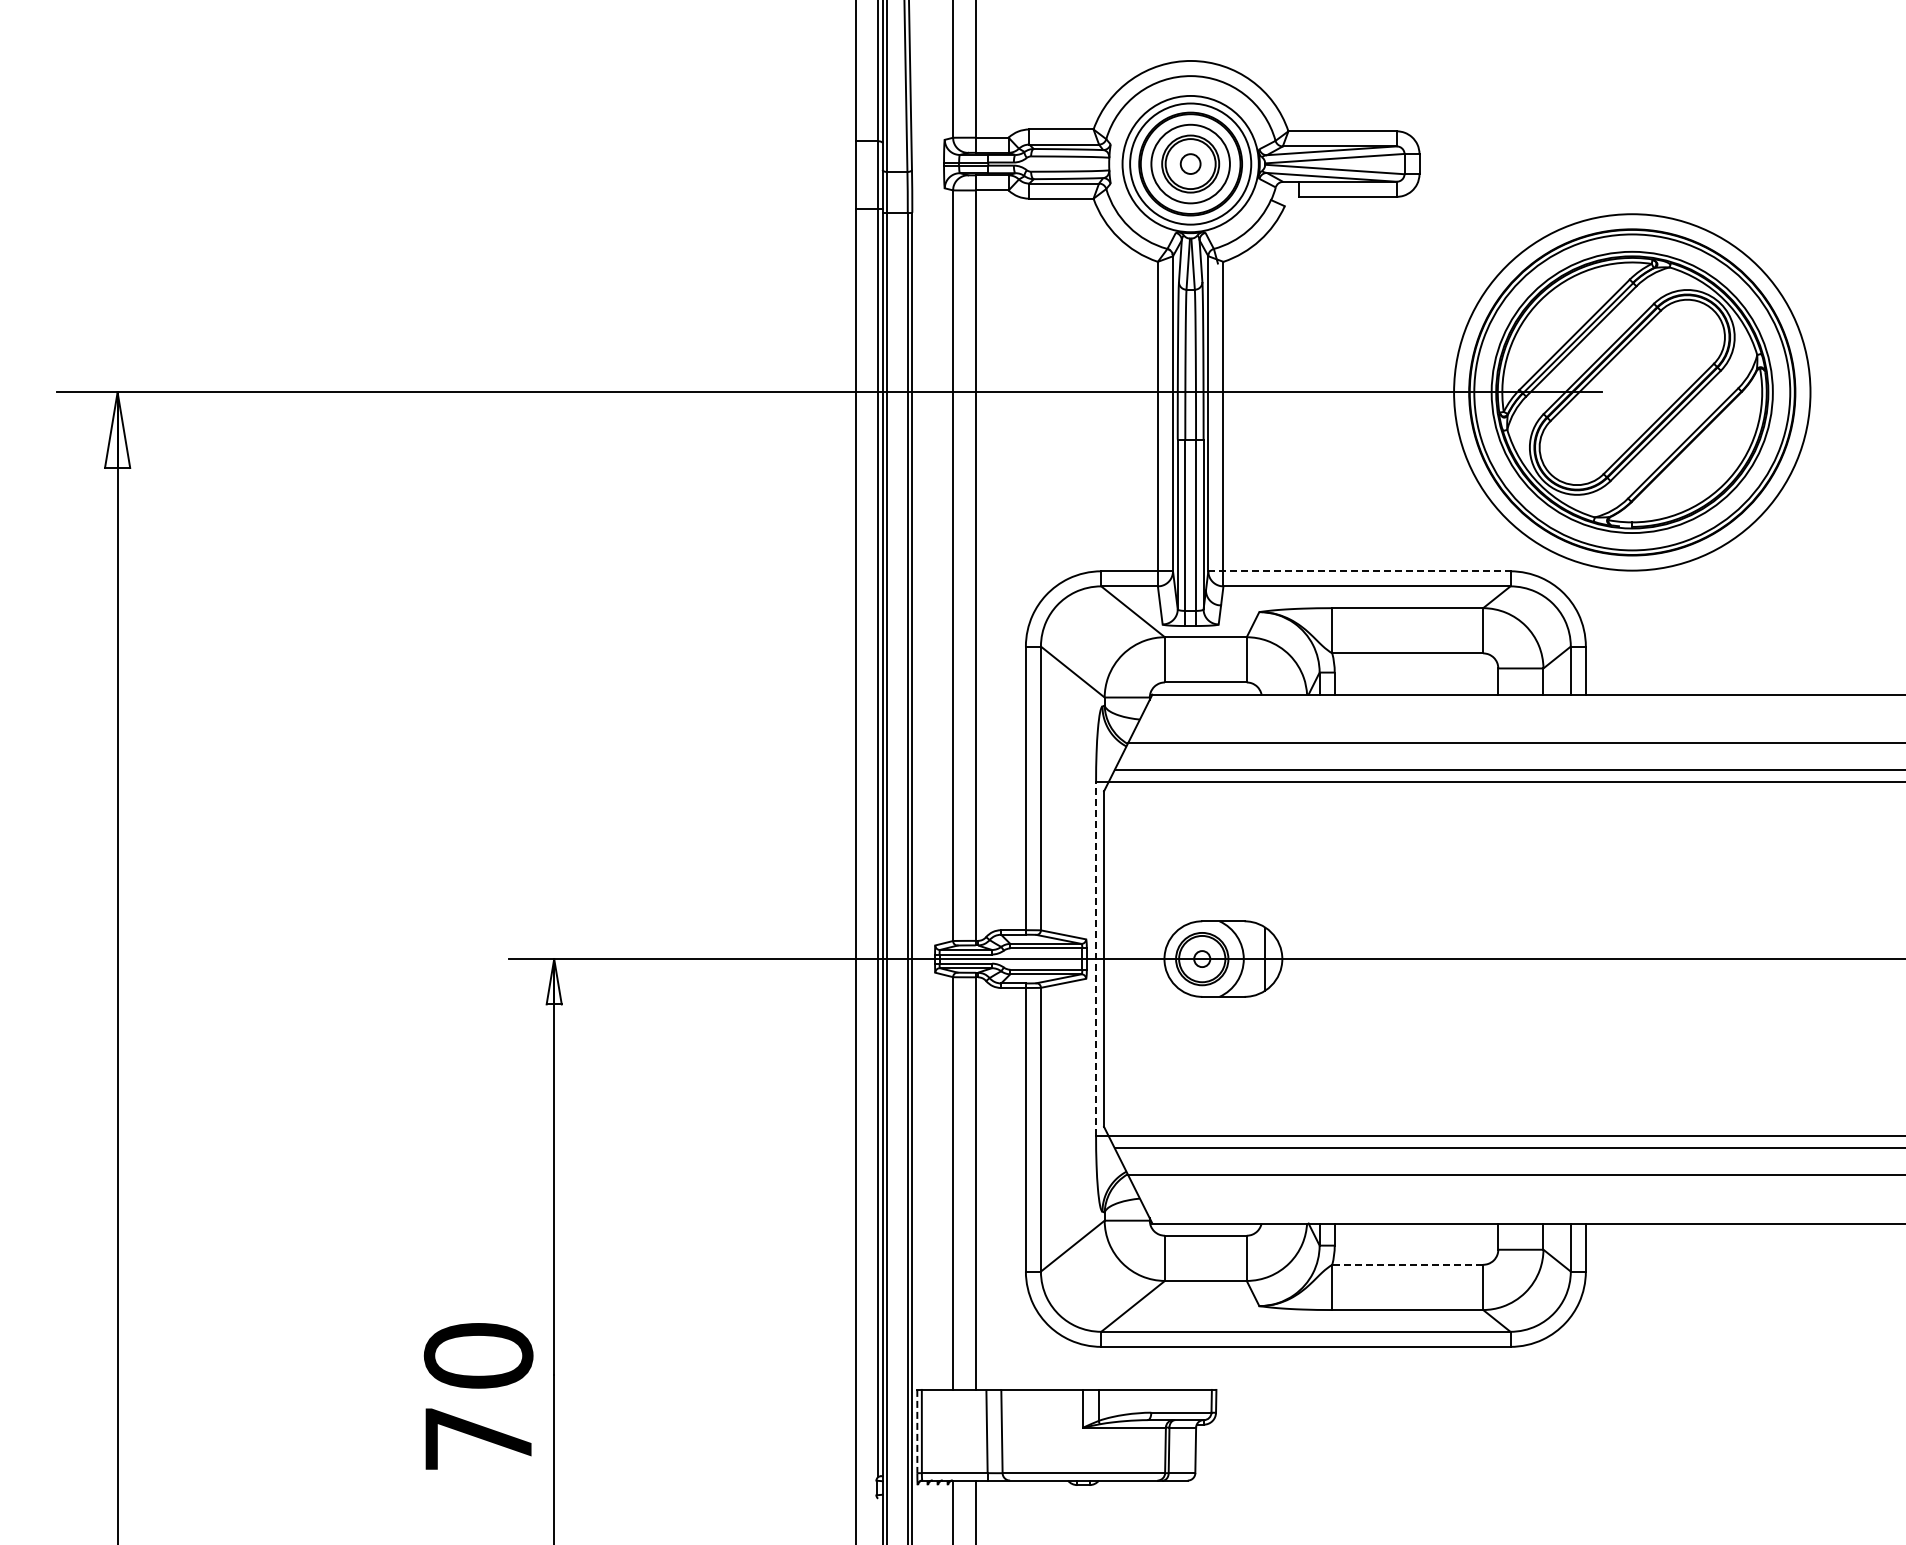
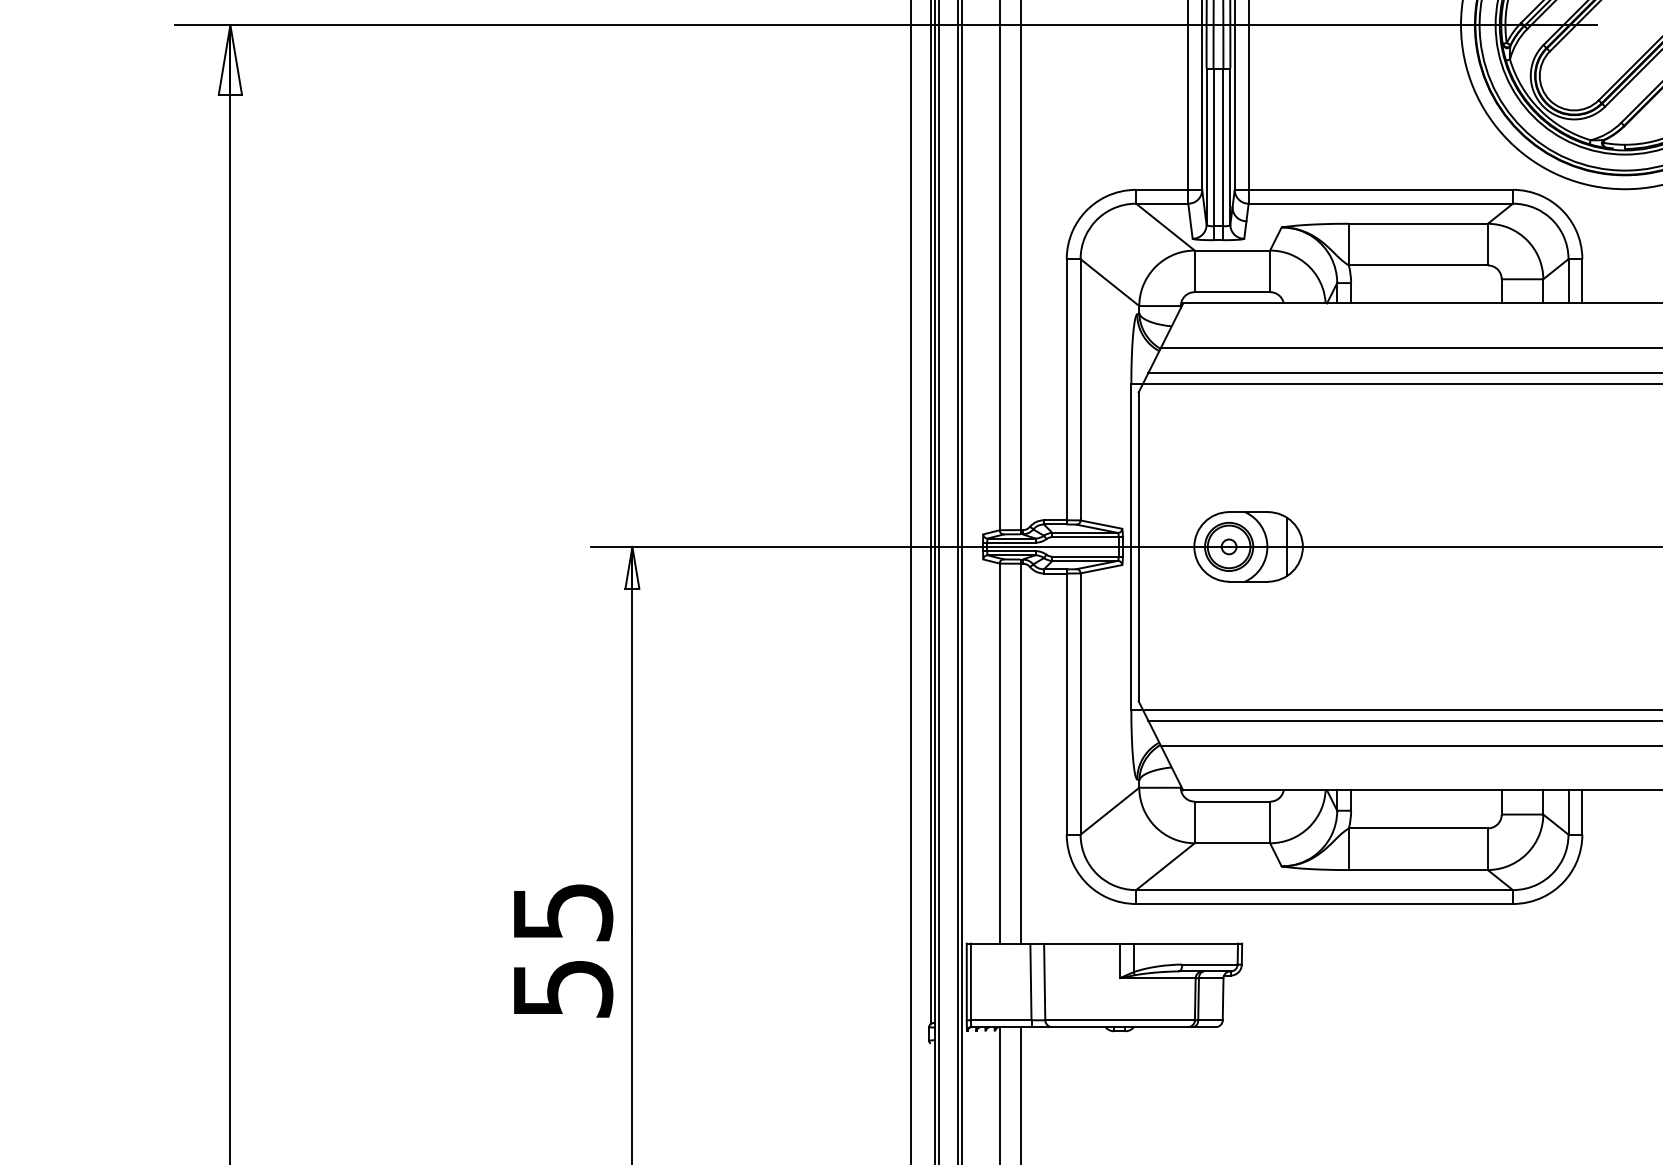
line: (1359, 571) -> (1373, 190), dashed -> solid
line: (1096, 958) -> (1131, 546), dashed -> solid
line: (1407, 1264) -> (1418, 828), dashed -> solid
text: (478, 1396) -> (562, 949), 70 -> 55
line: (917, 1431) -> (966, 981), dashed -> solid

